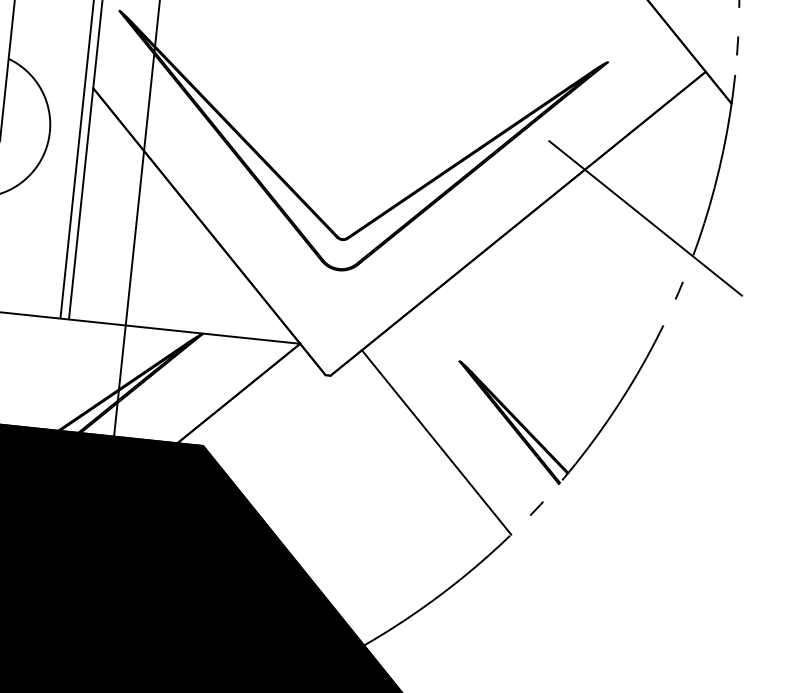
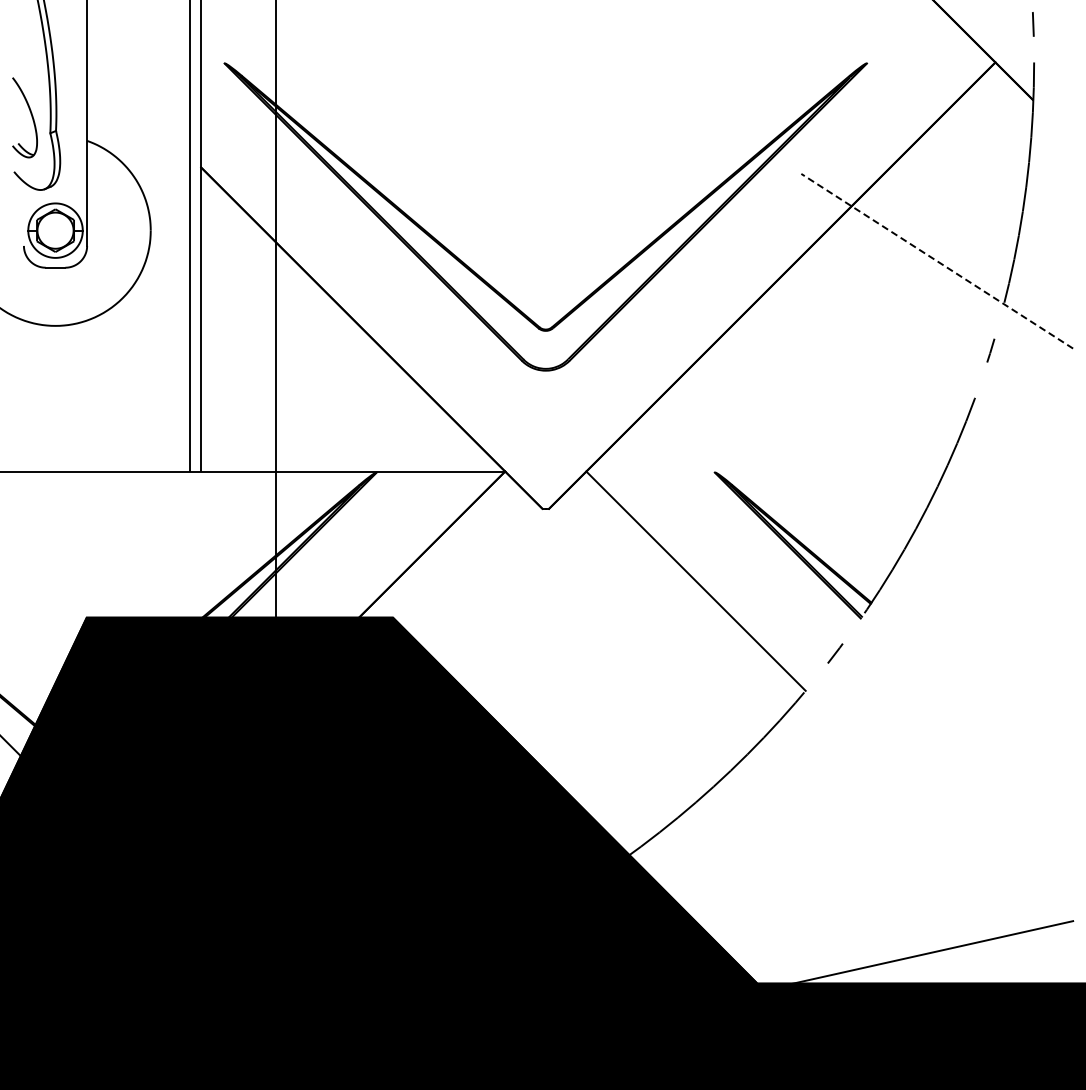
line: (645, 218) -> (937, 261), solid -> dashed

